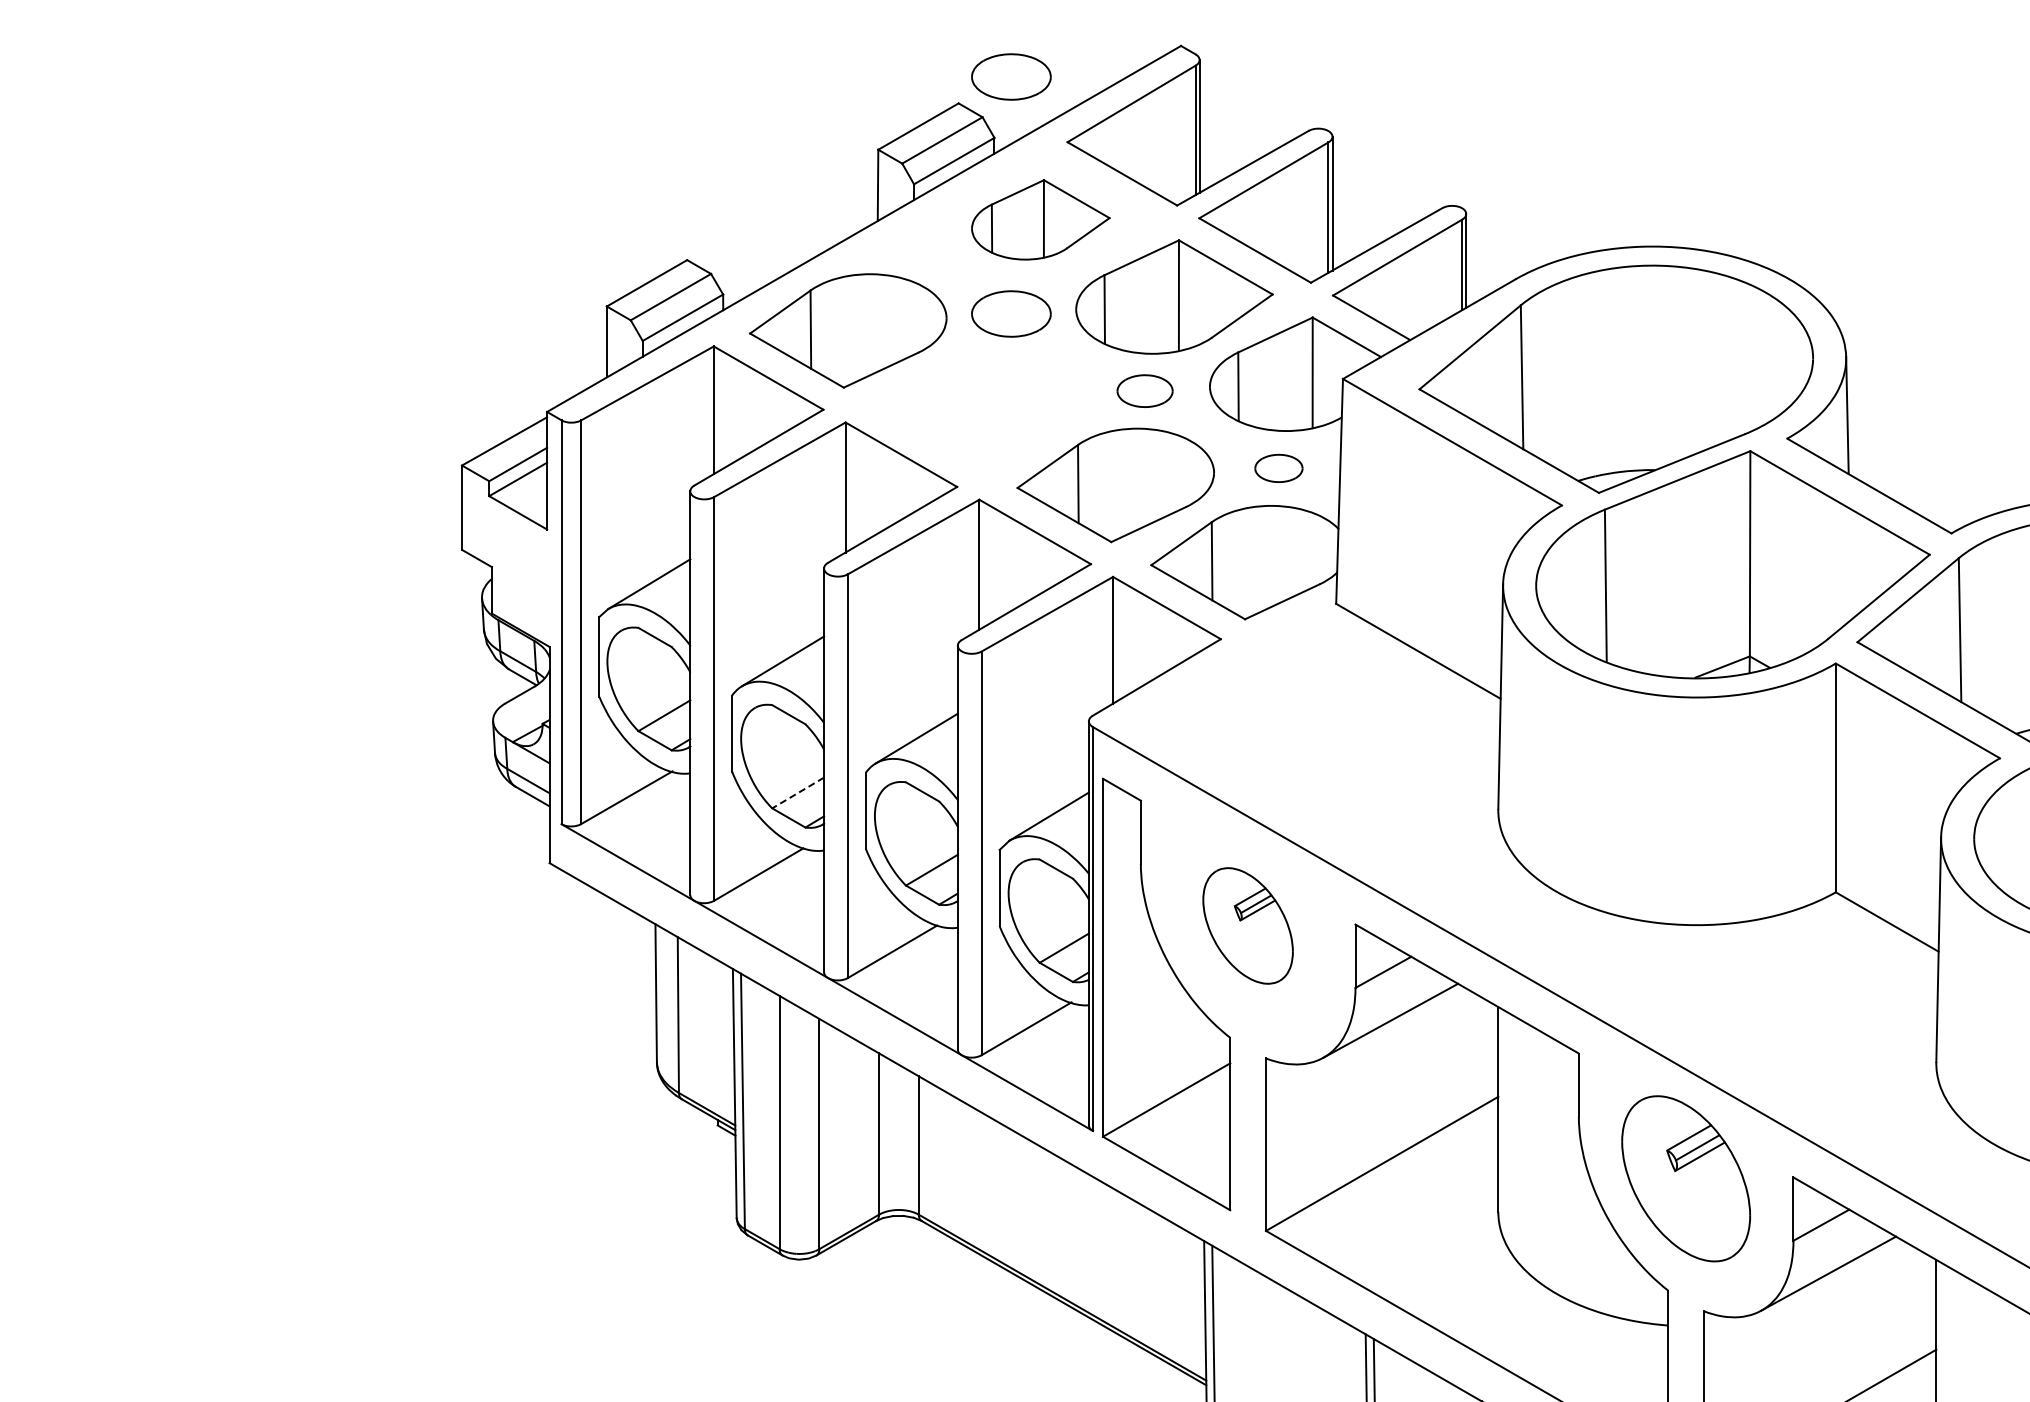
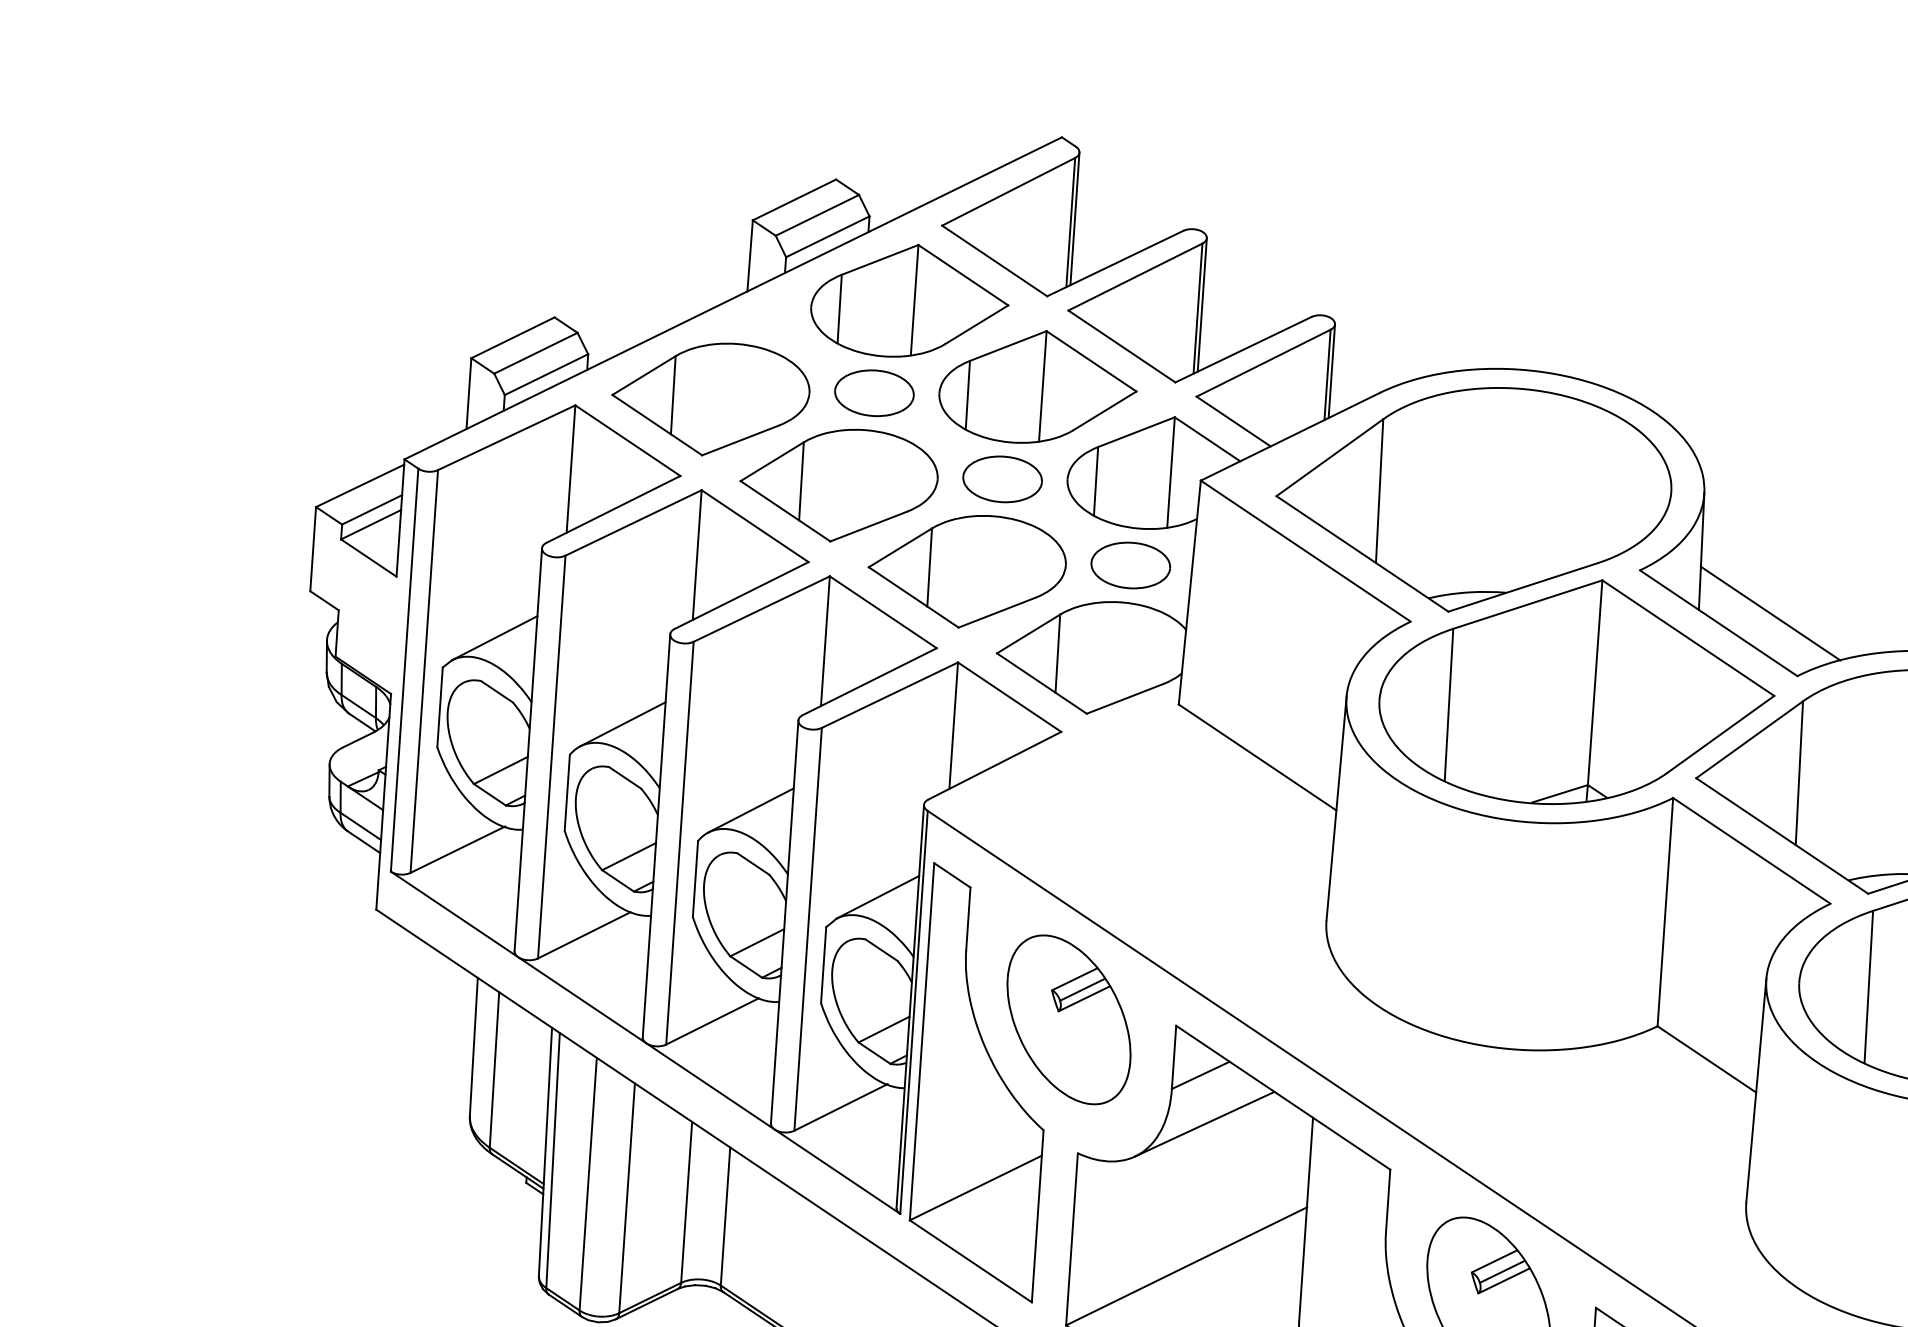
part: (1011, 76) -> (890, 156), removed
part: (1040, 219) -> (909, 300), size x1.43
part: (1144, 390) -> (1002, 478), size x1.43
part: (981, 407) -> (838, 484), added
part: (1278, 468) -> (1130, 565), size x1.67
line: (1920, 472) -> (1770, 613), added
line: (797, 793) -> (628, 857), dashed -> solid
part: (1247, 925) -> (1068, 1019), size x1.43

